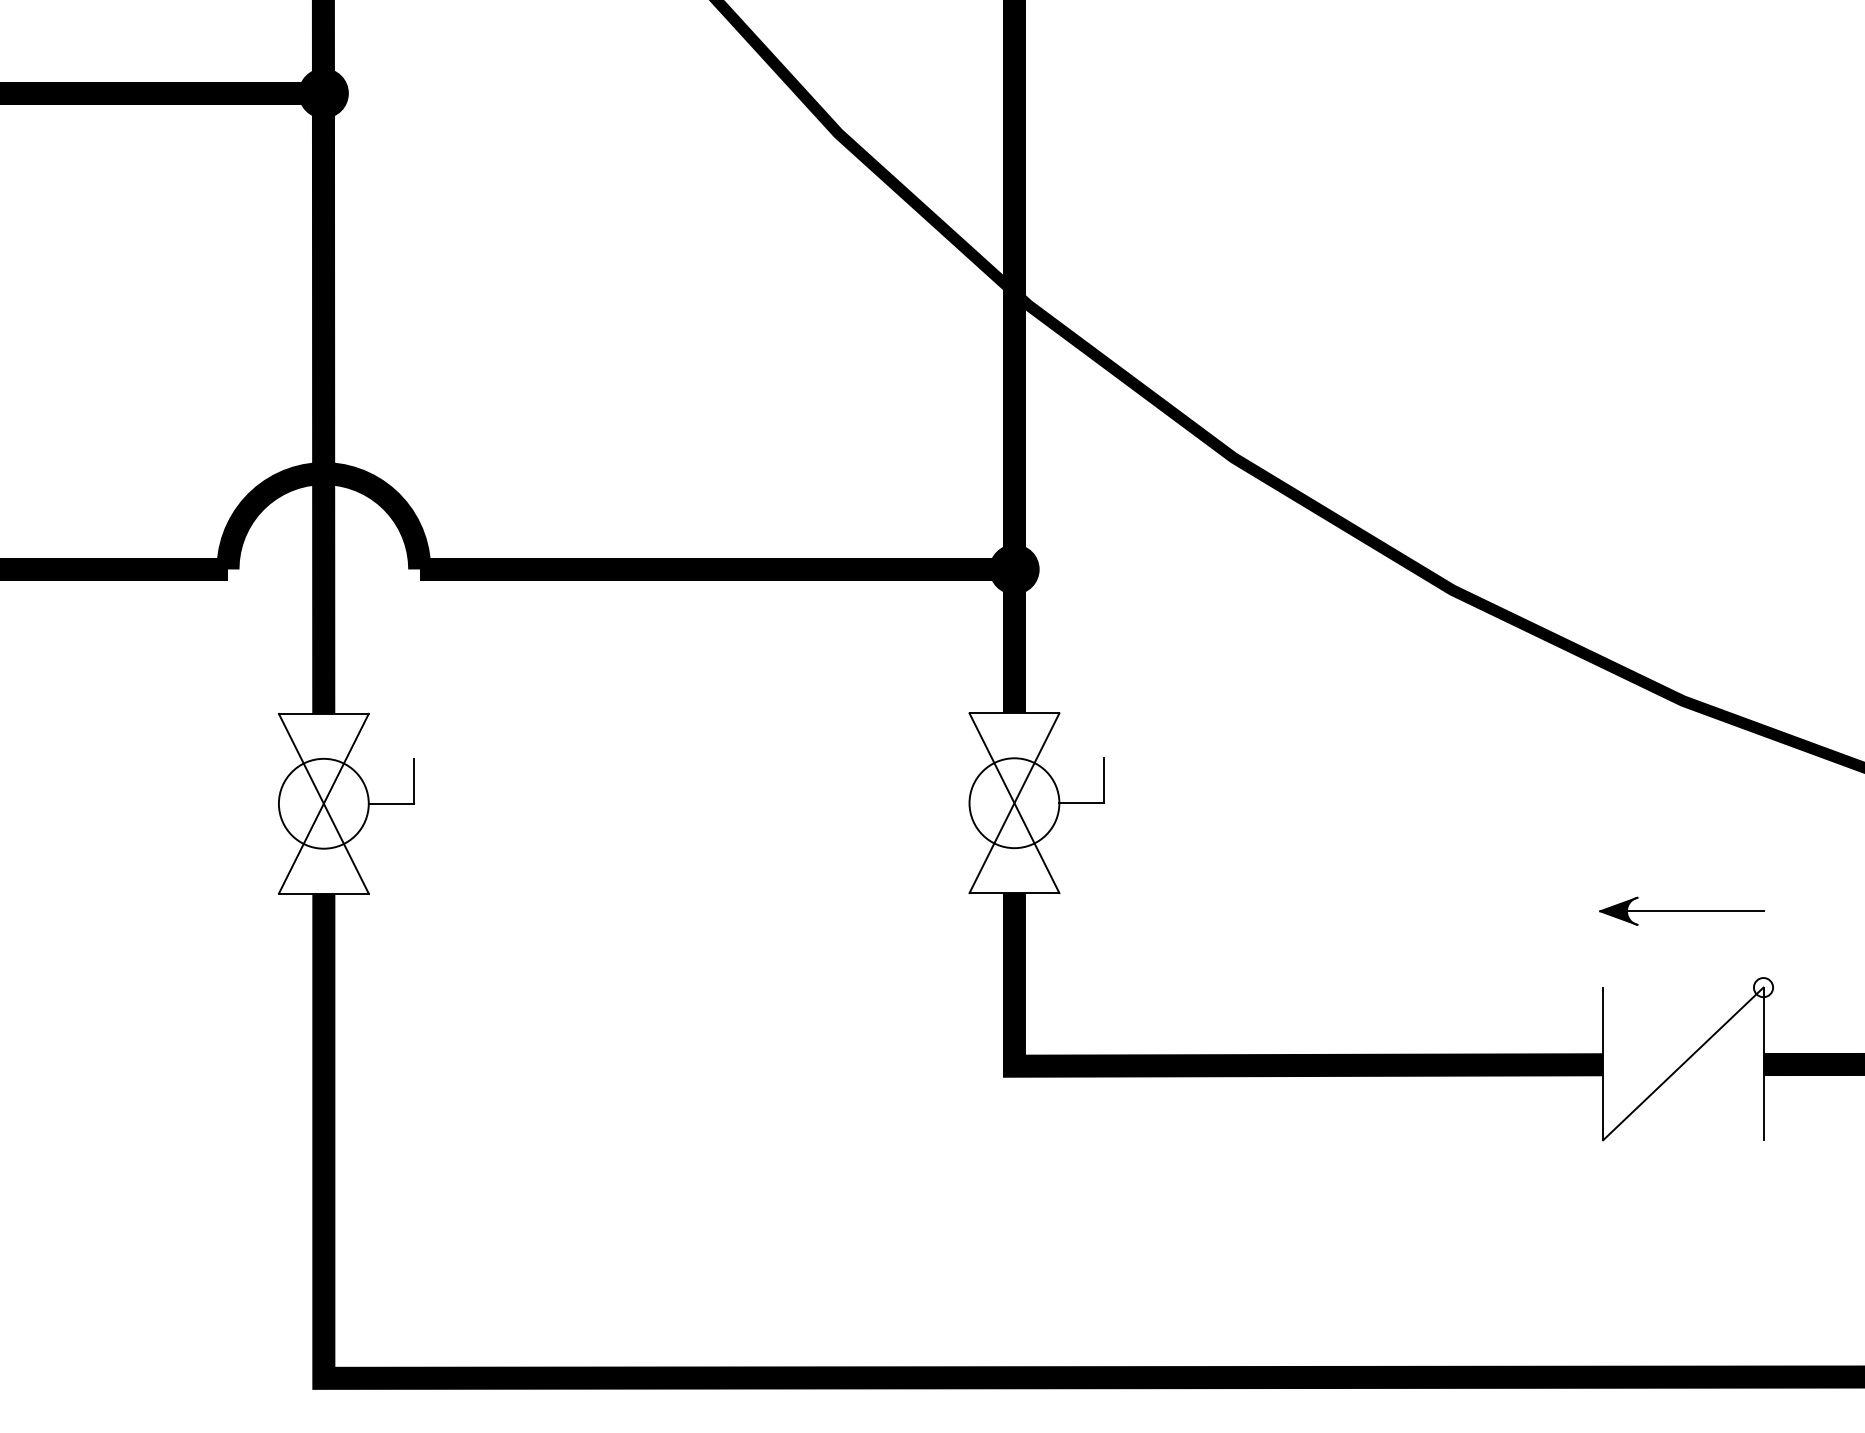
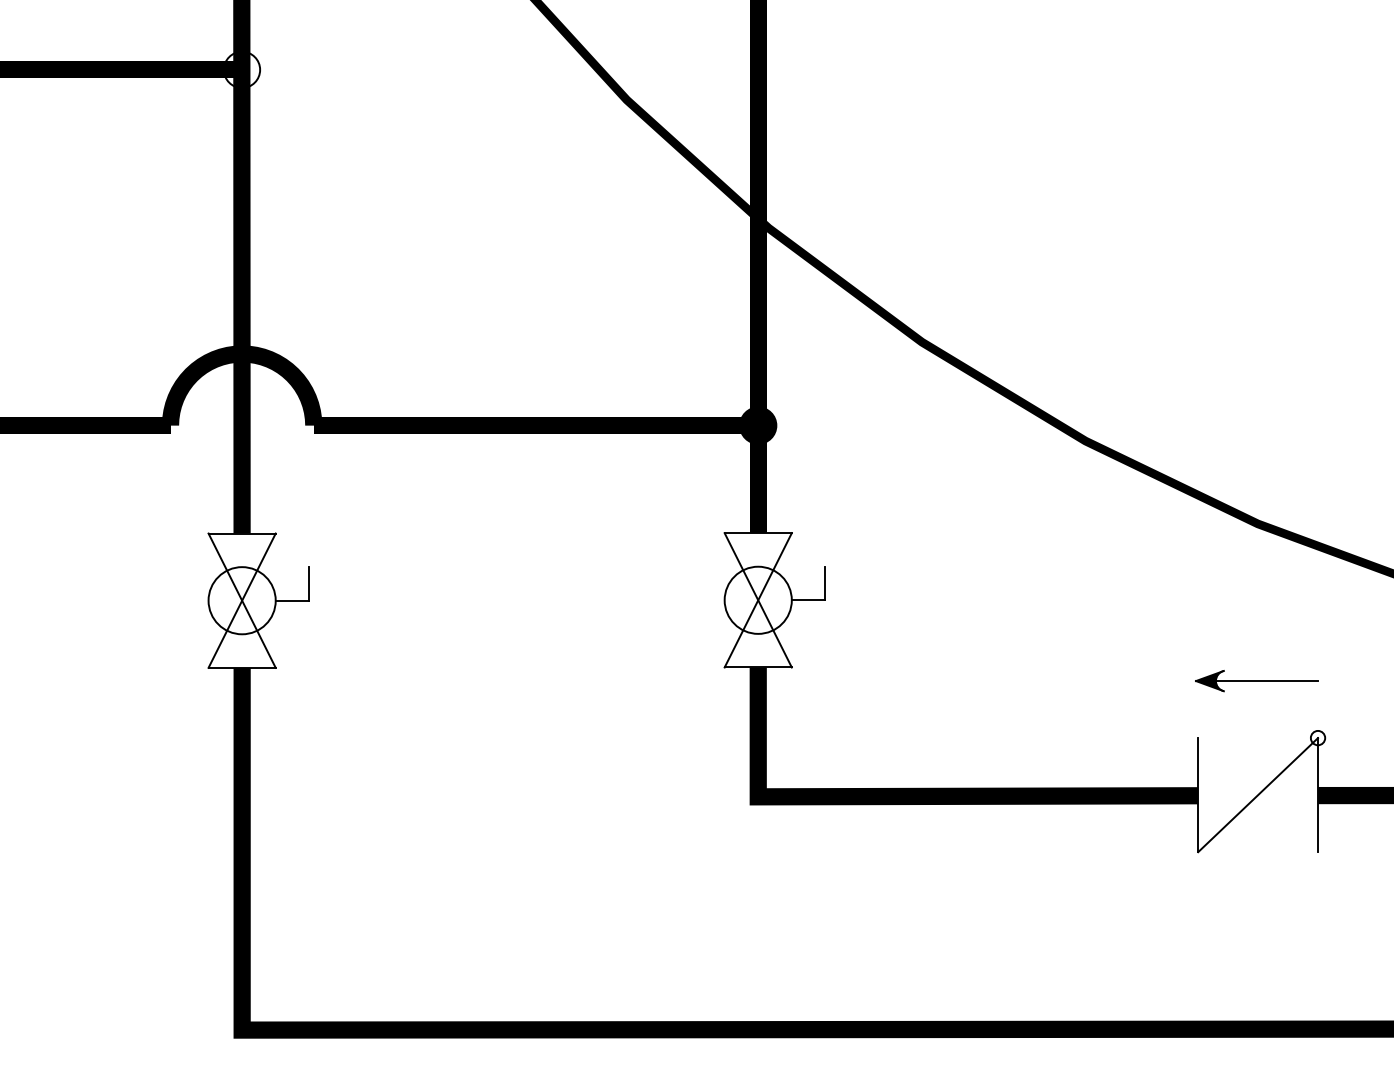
fill: (323, 93) -> (241, 69), removed

